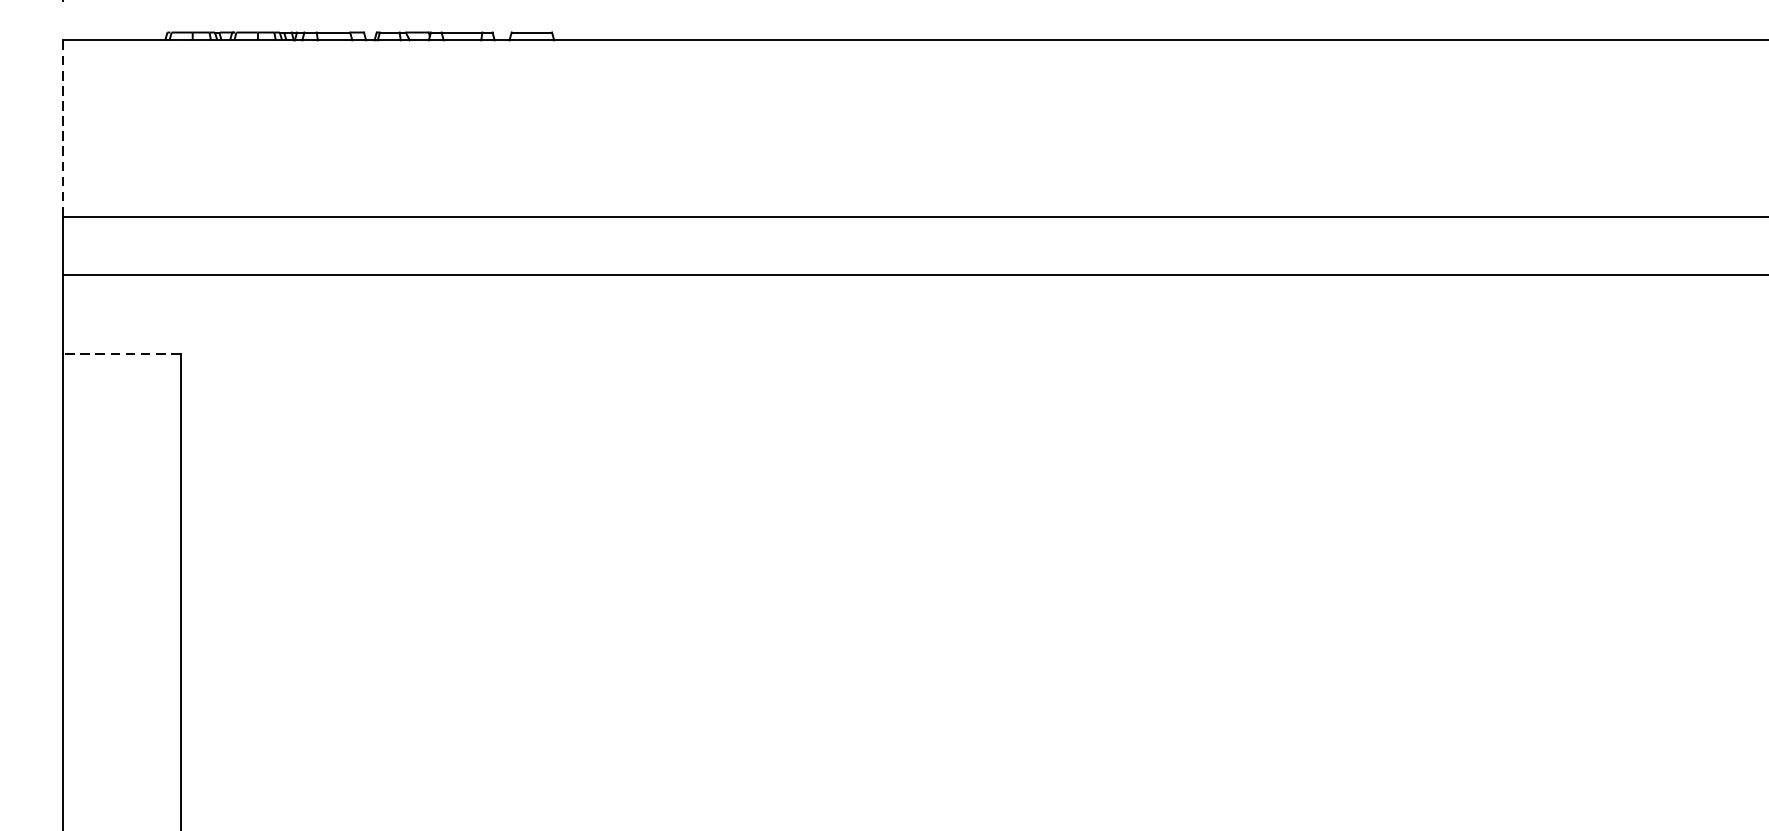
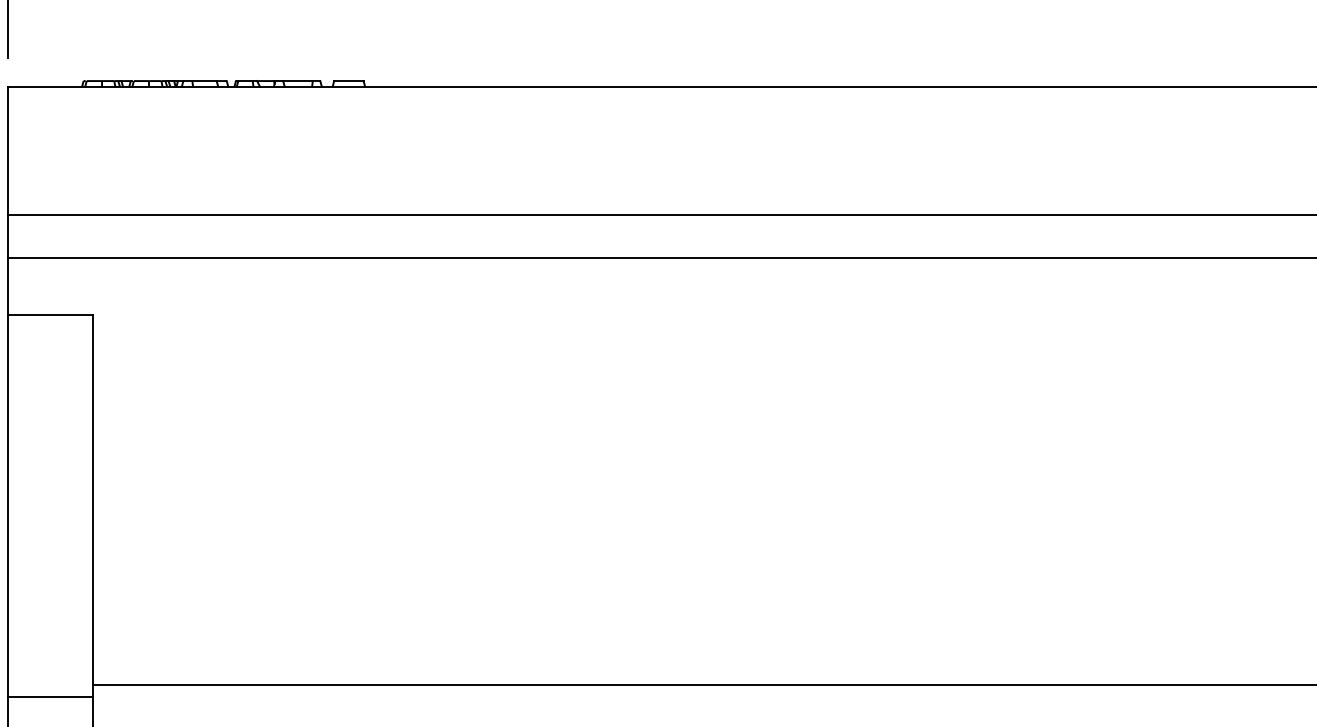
line: (62, 127) -> (7, 150), dashed -> solid
line: (121, 353) -> (50, 314), dashed -> solid

